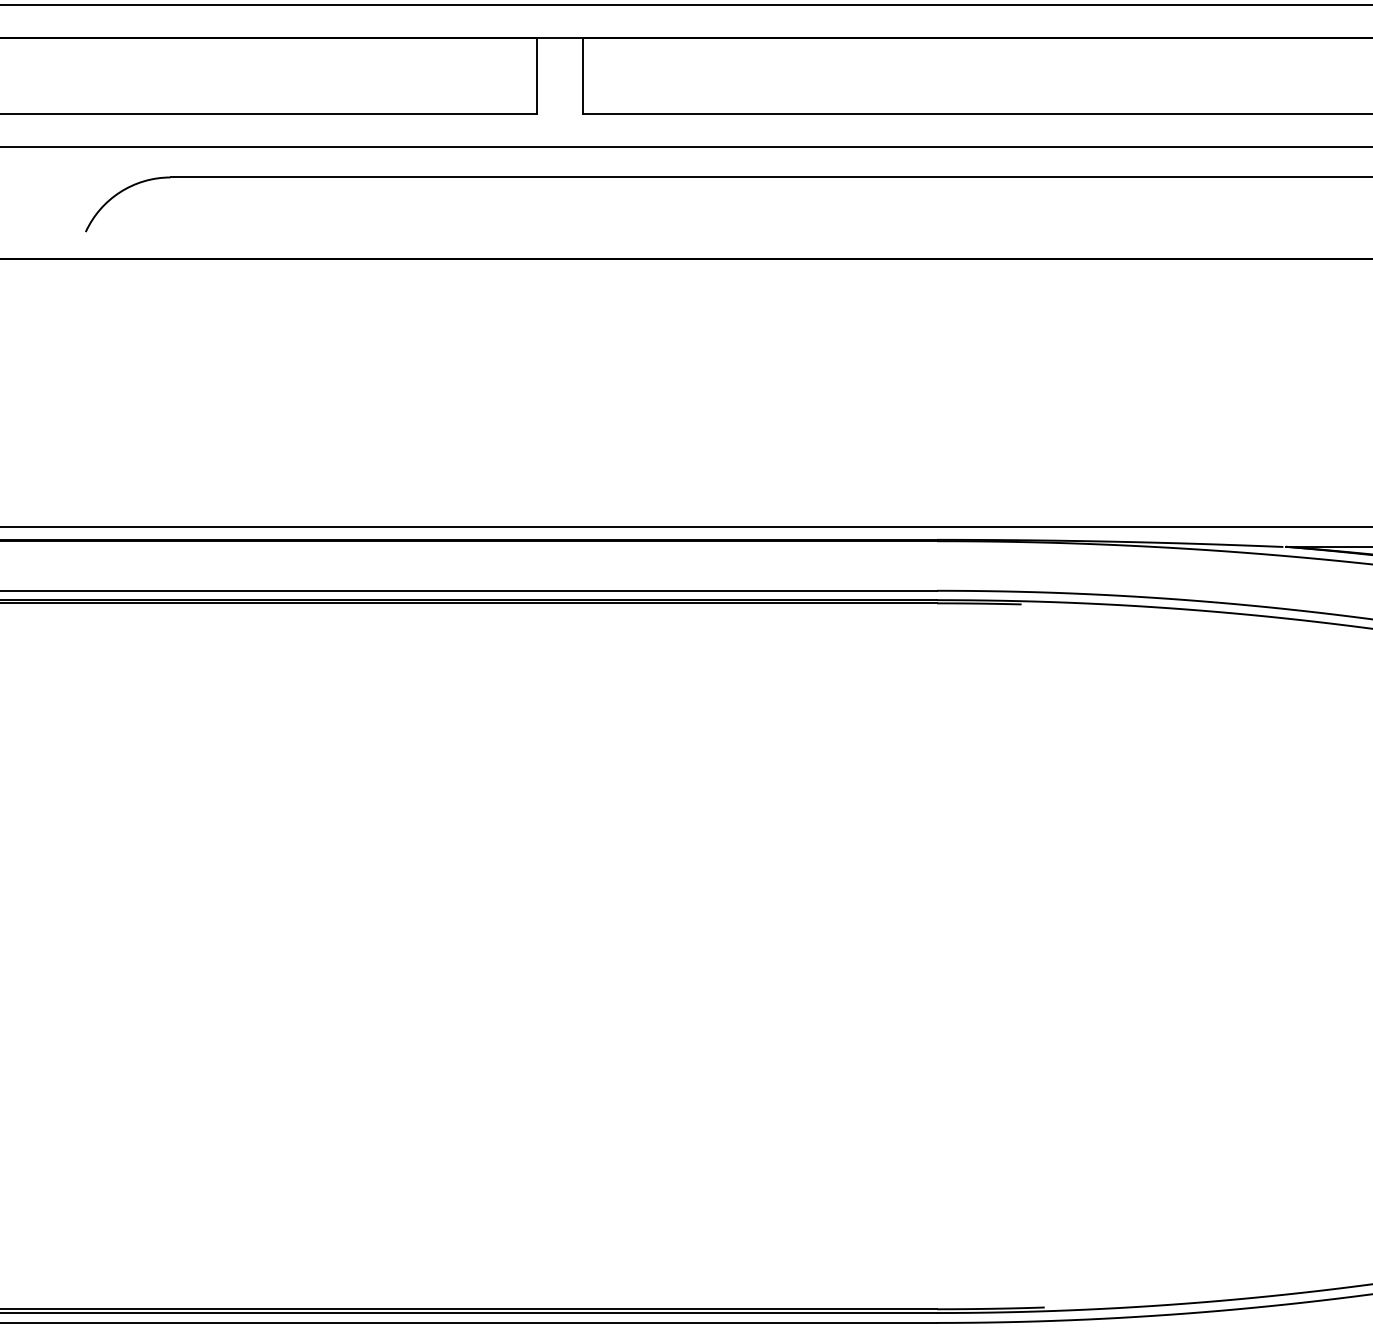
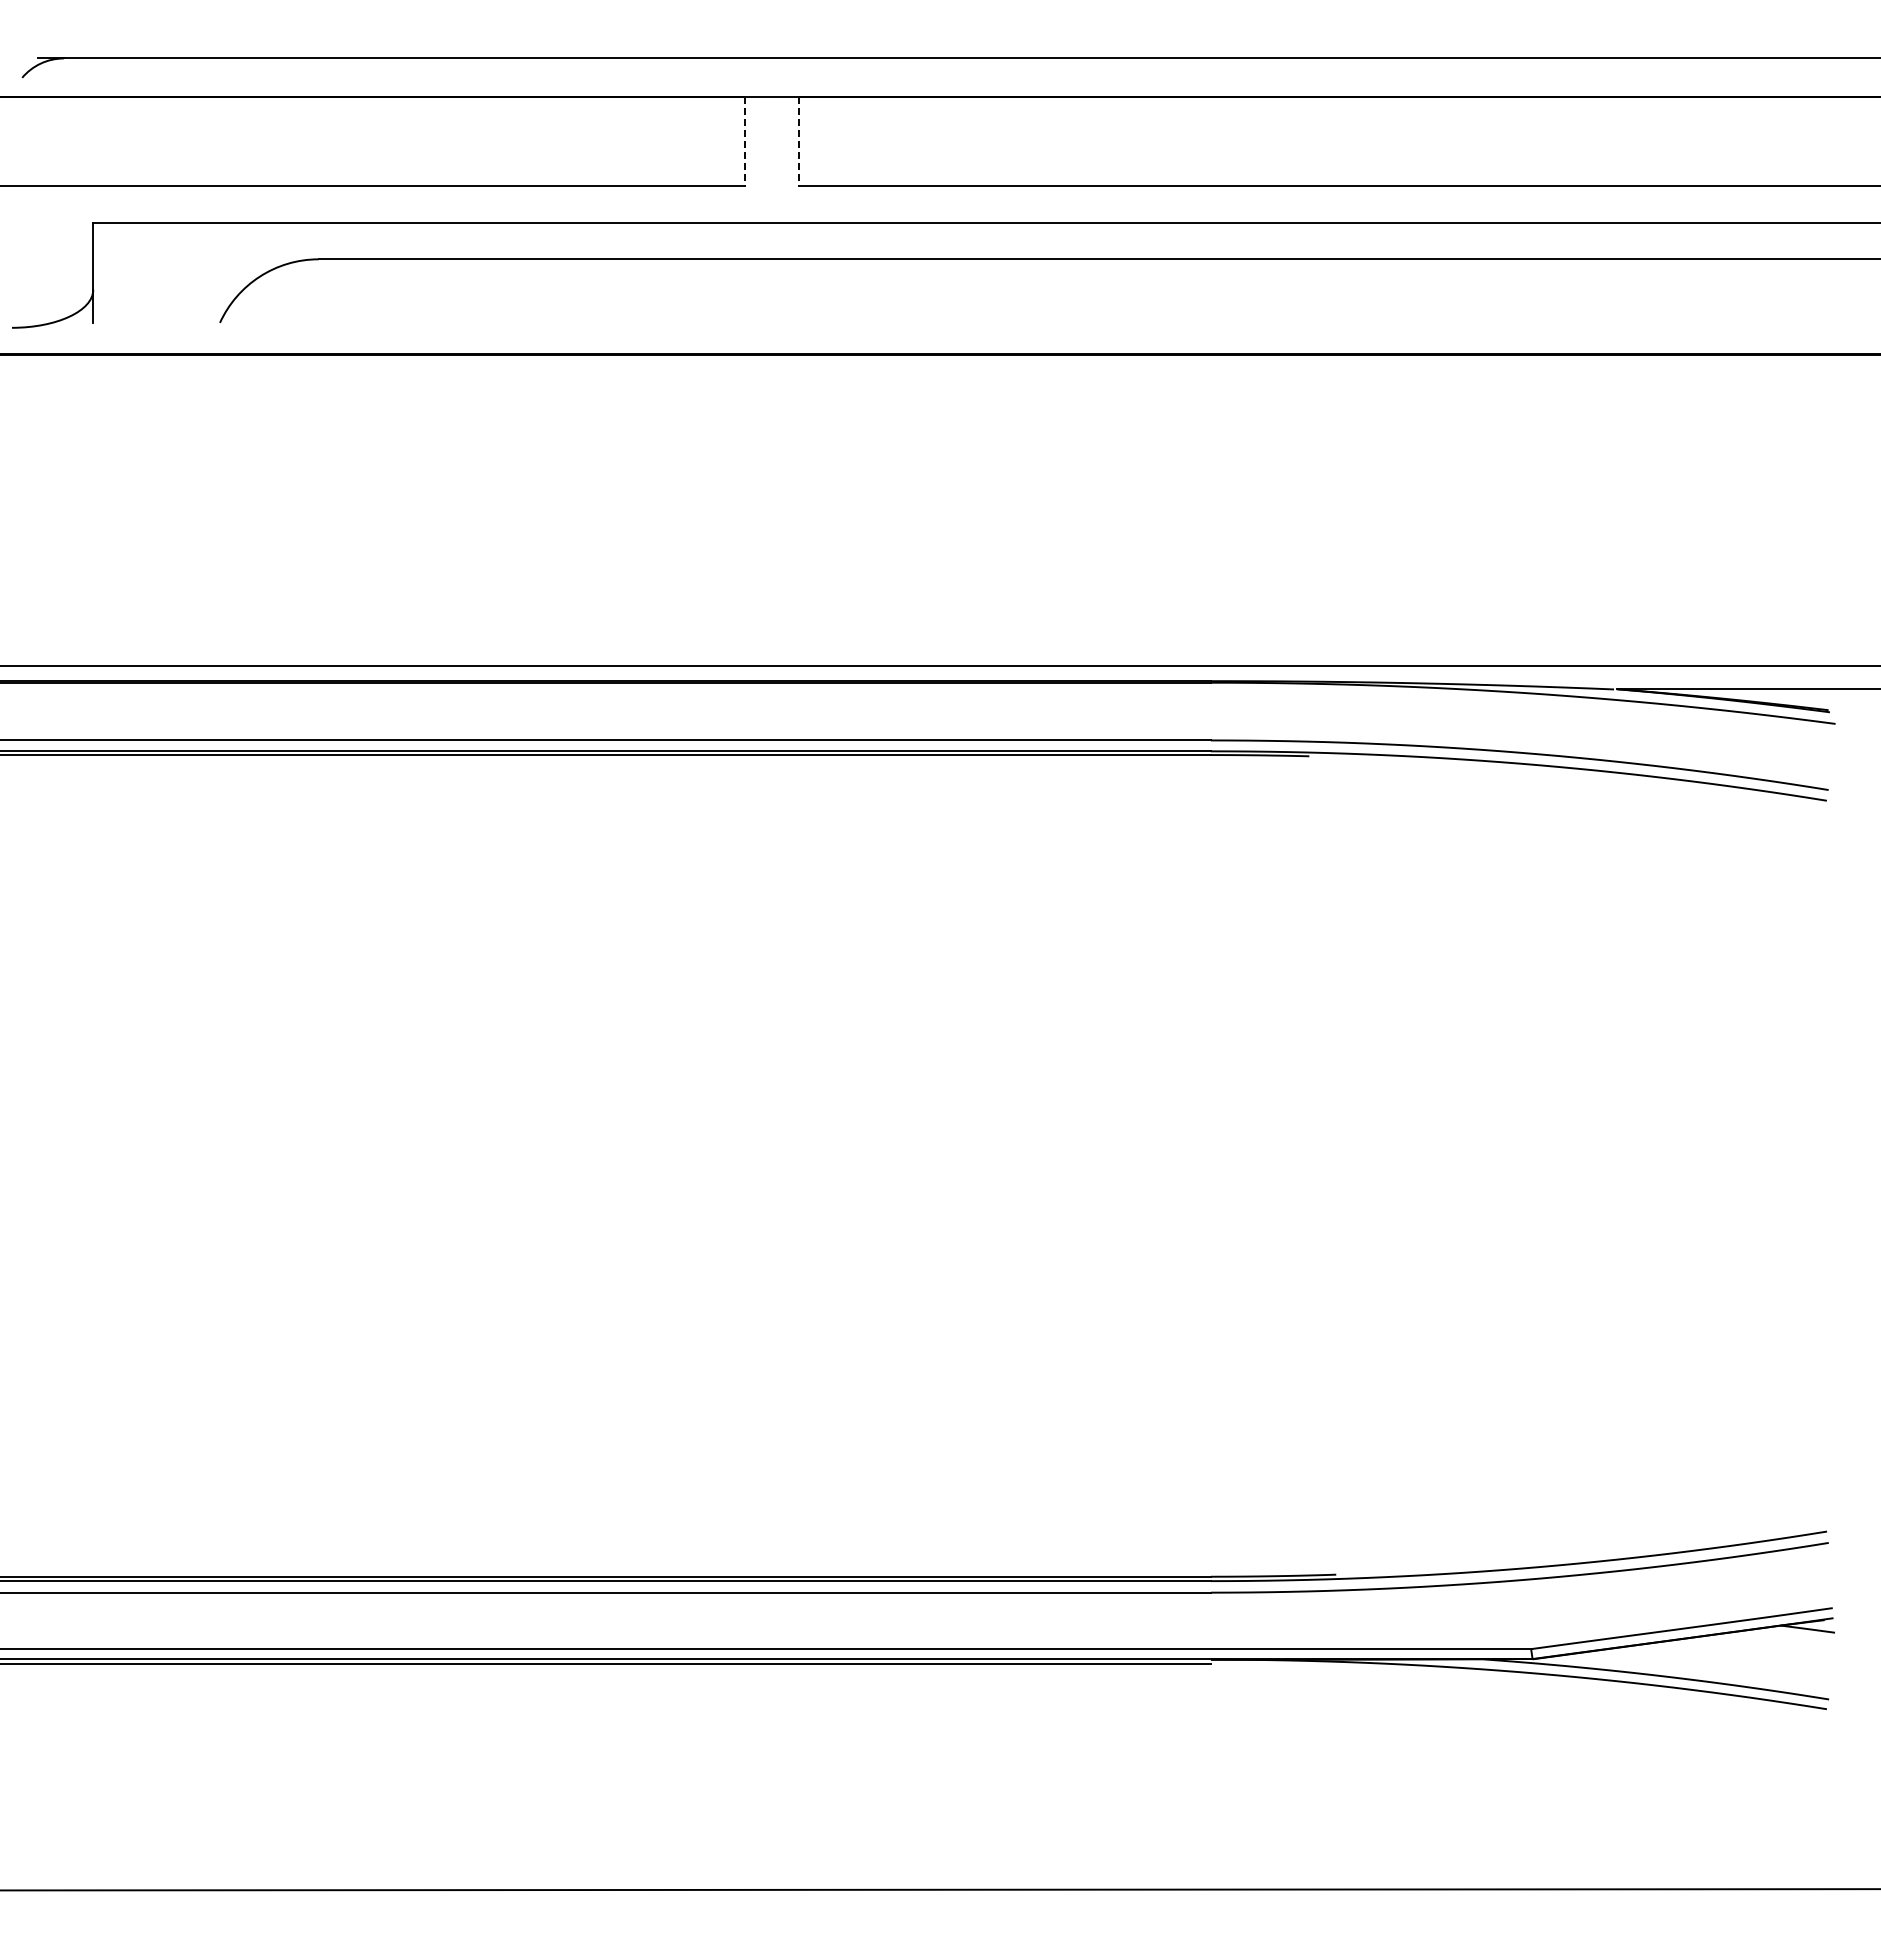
line: (536, 76) -> (744, 141), solid -> dashed
line: (582, 76) -> (798, 141), solid -> dashed

